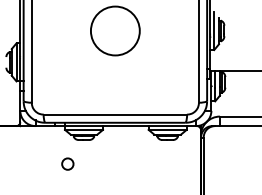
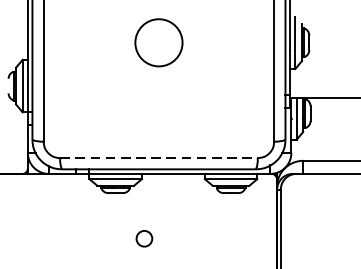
circle: (114, 30) -> (157, 42), size x0.7
line: (115, 114) -> (159, 157), solid -> dashed
circle: (67, 163) -> (143, 237), moved

